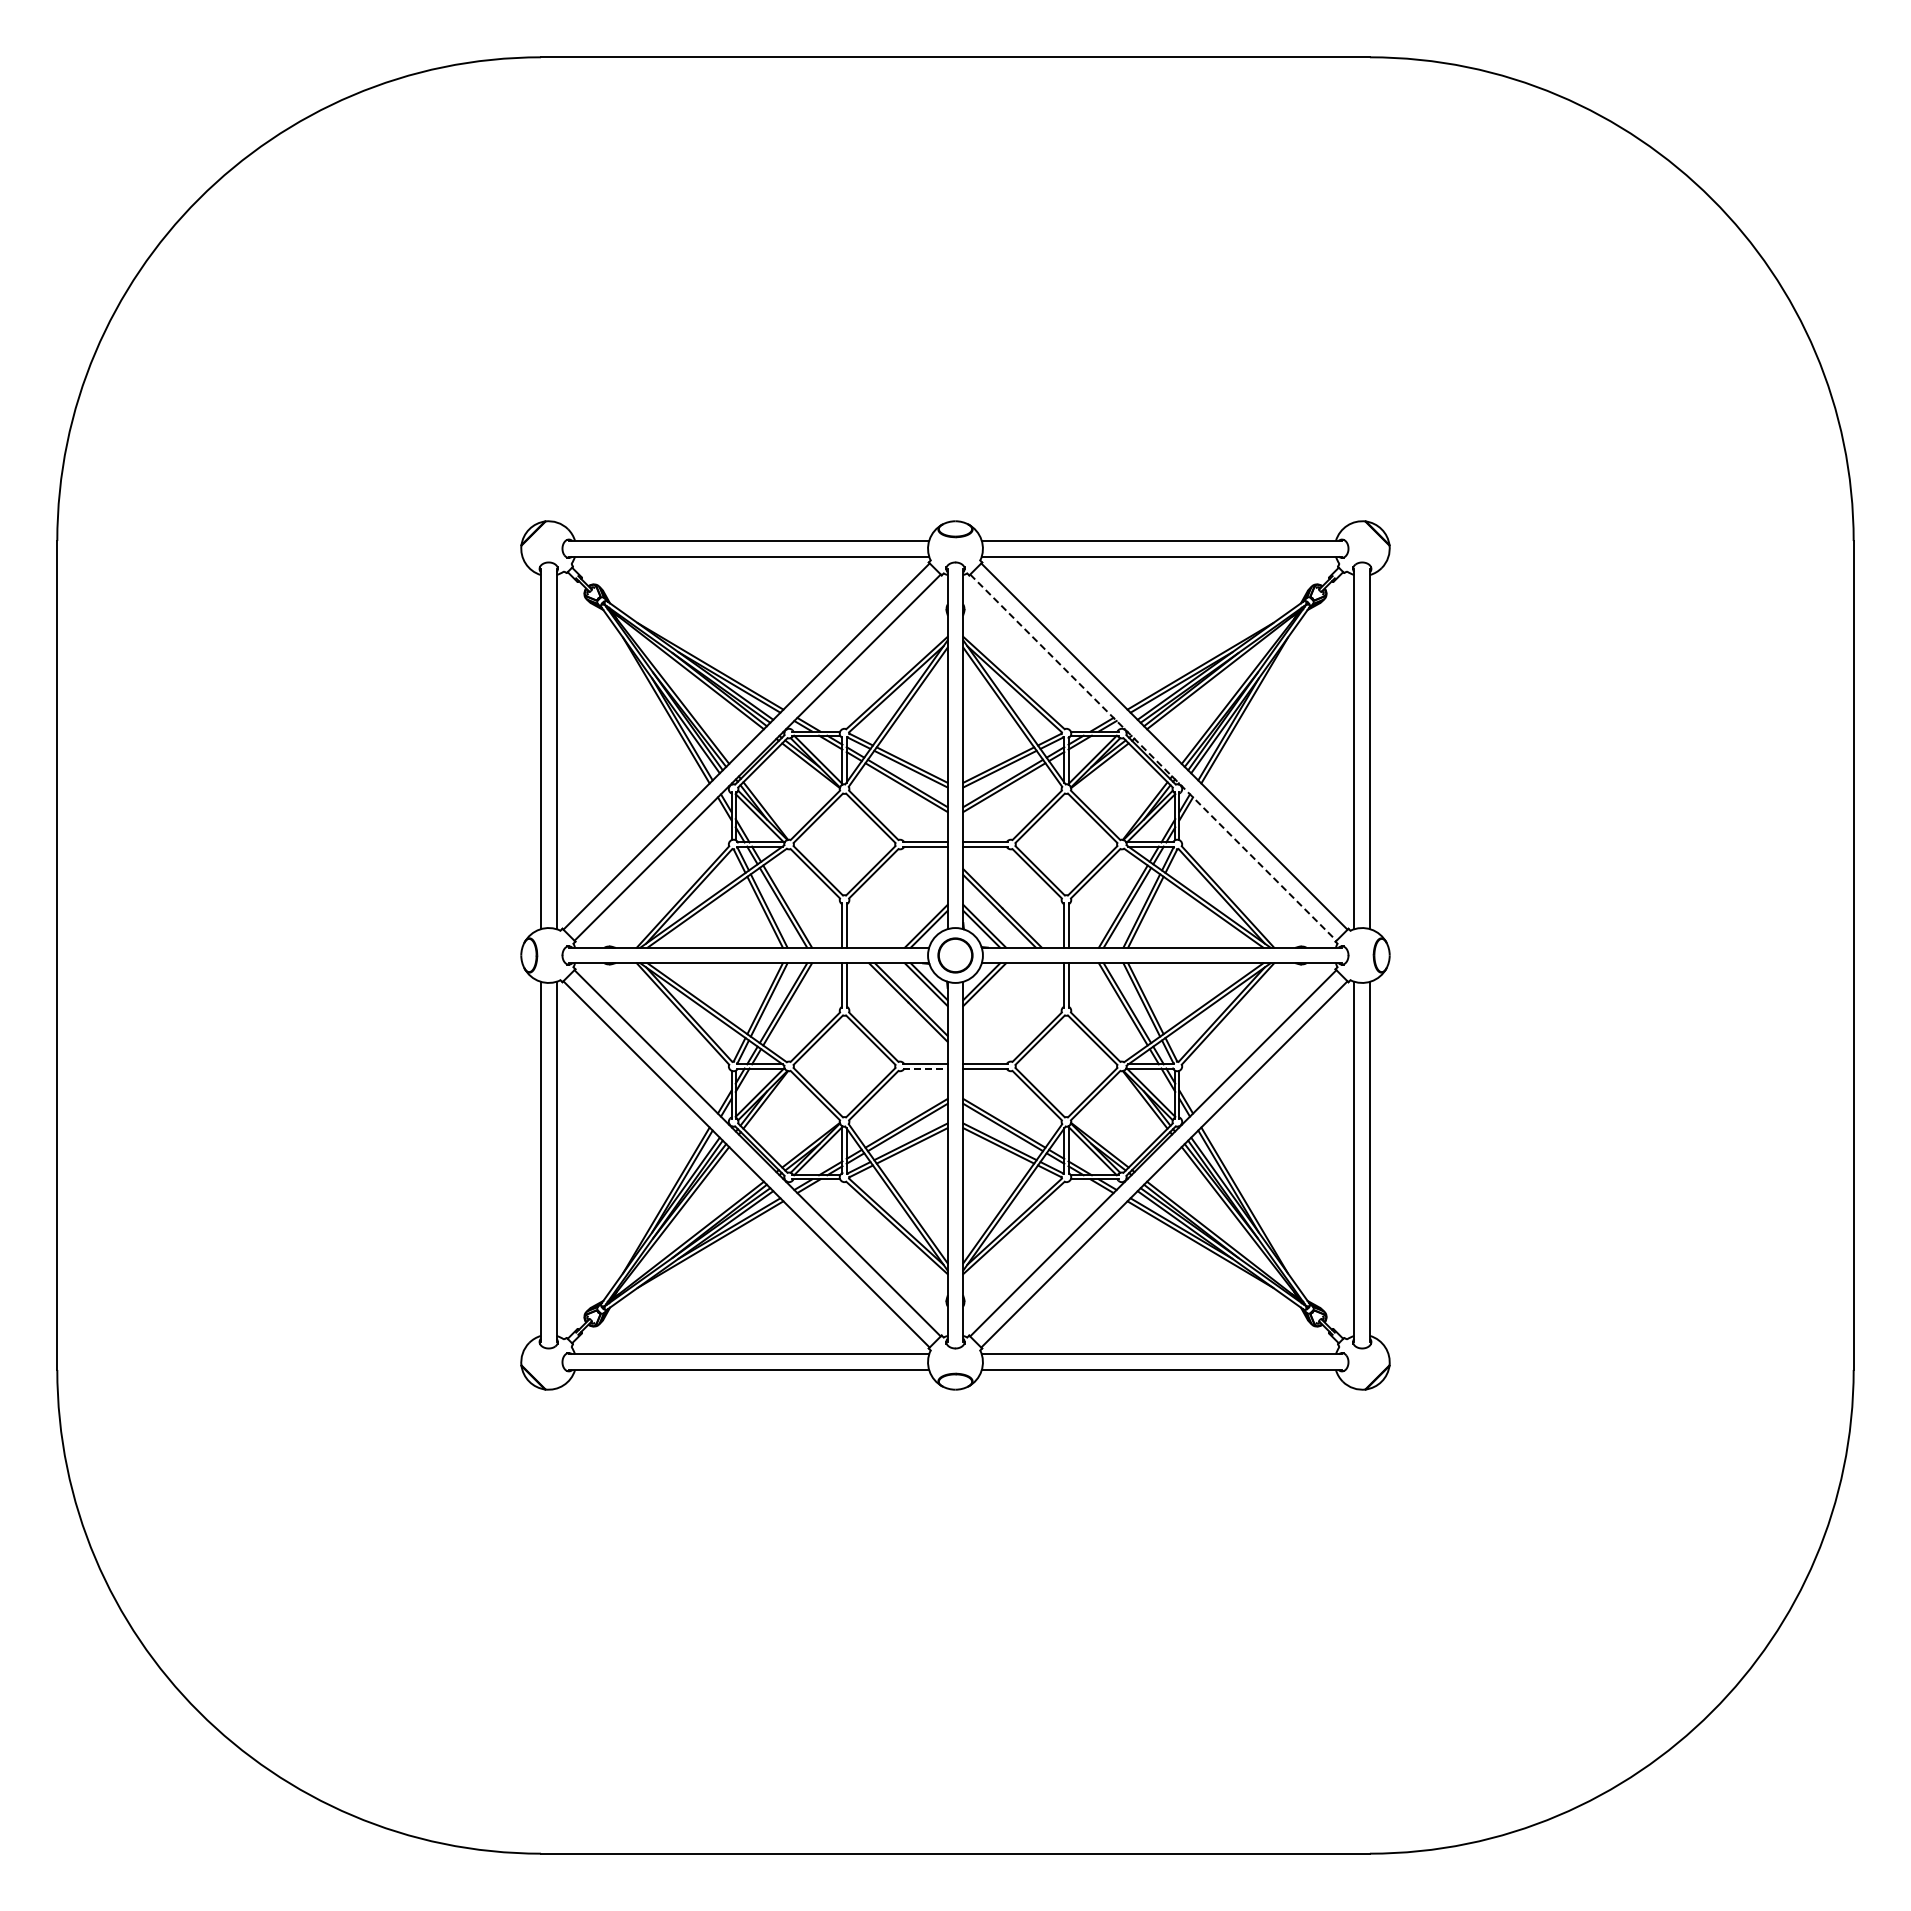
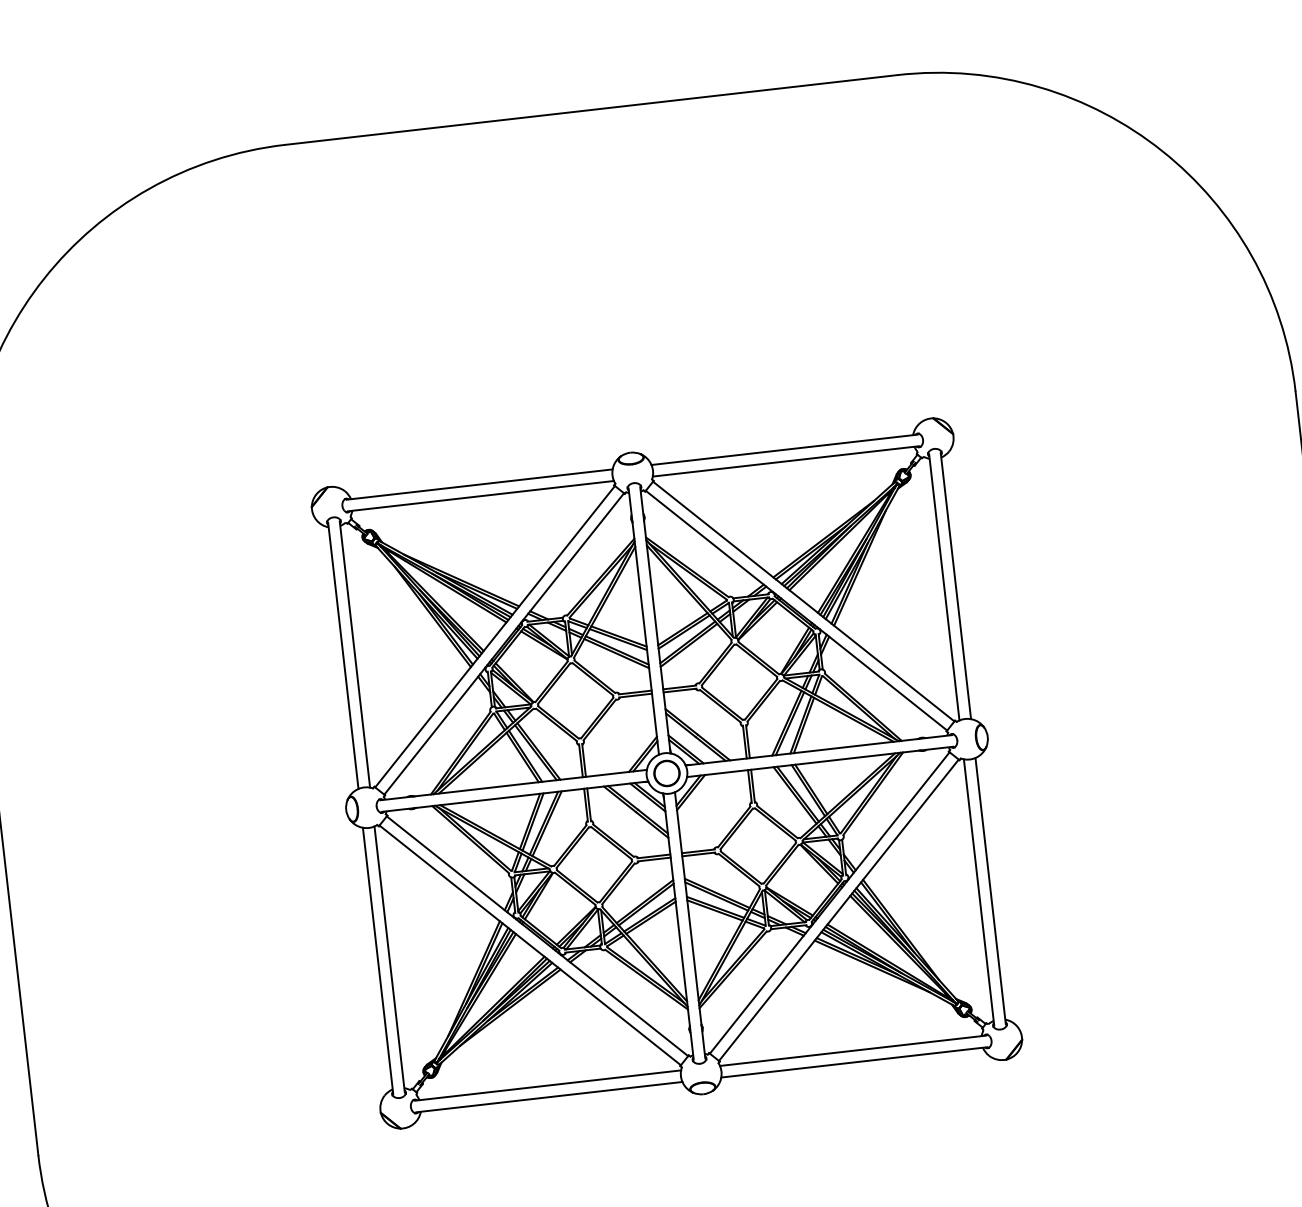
line: (1153, 757) -> (796, 610), dashed -> solid
line: (925, 1068) -> (654, 859), dashed -> solid

